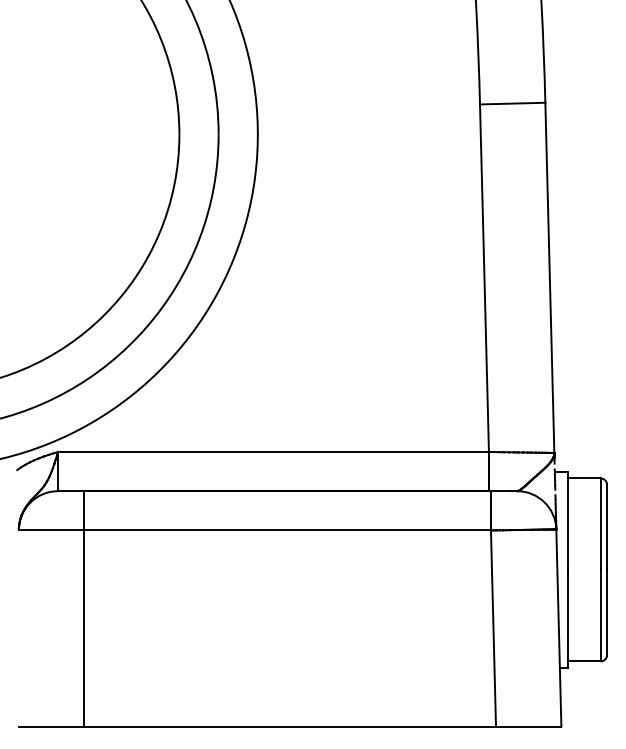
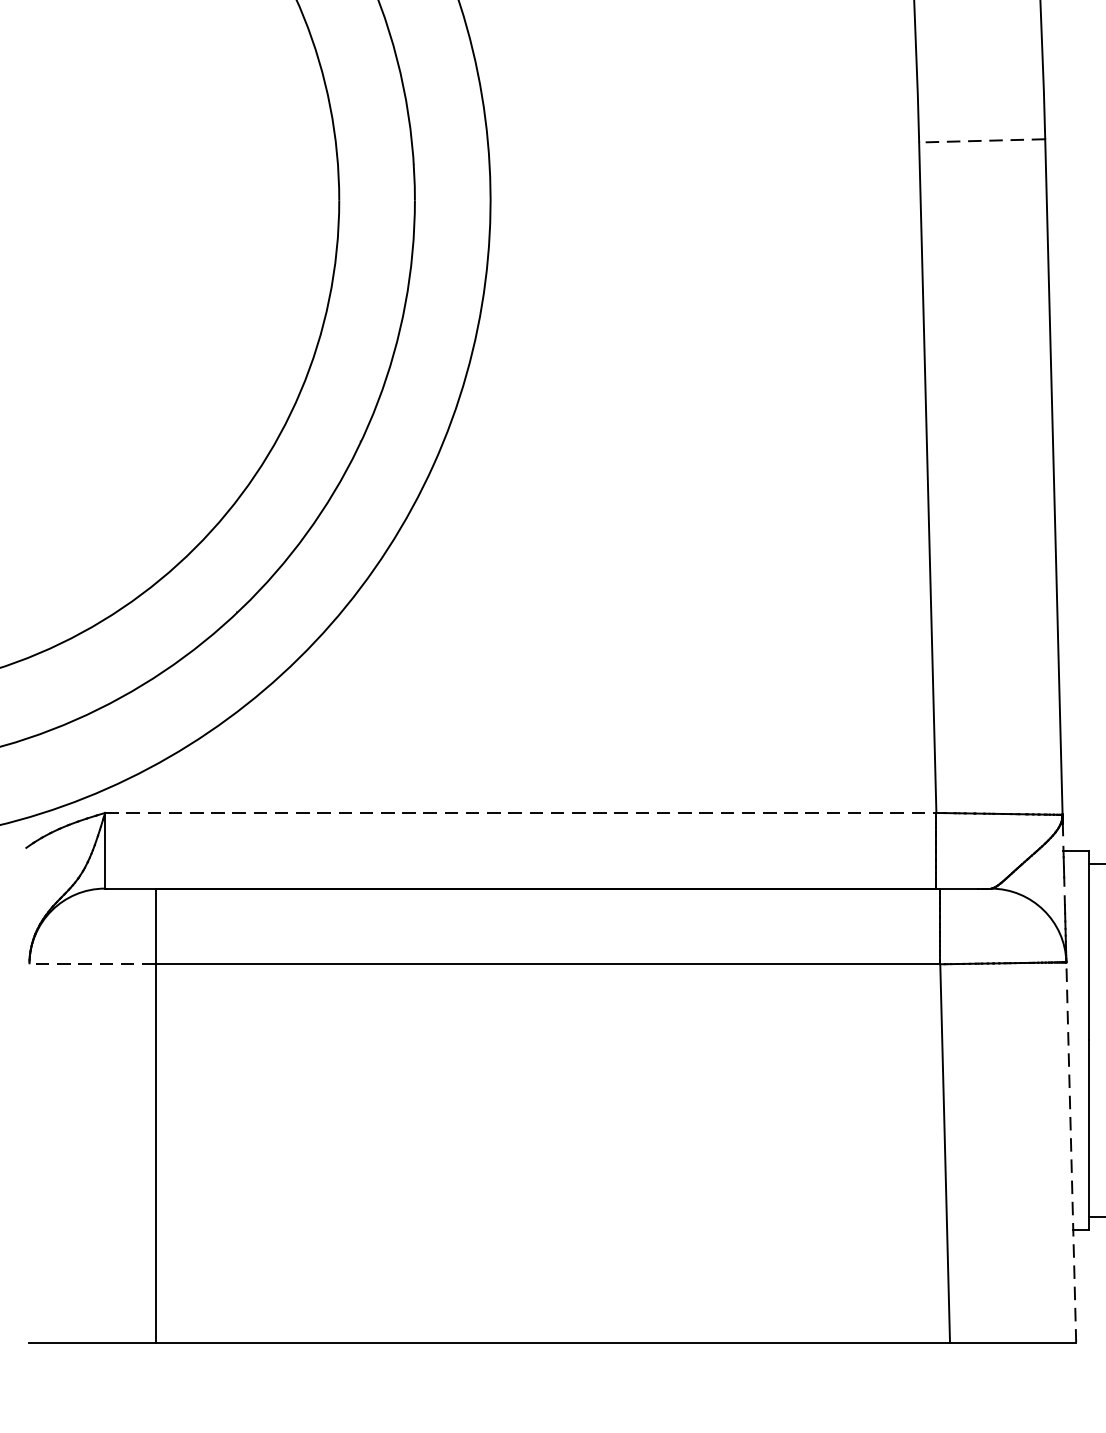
line: (512, 103) -> (981, 140), solid -> dashed
line: (274, 451) -> (522, 812), solid -> dashed
line: (51, 530) -> (92, 964), solid -> dashed
line: (558, 627) -> (1070, 1151), solid -> dashed

